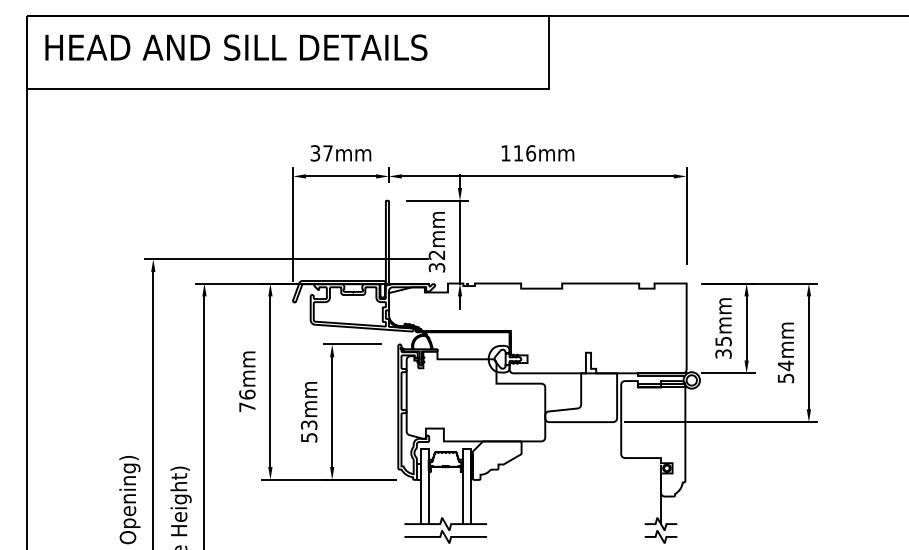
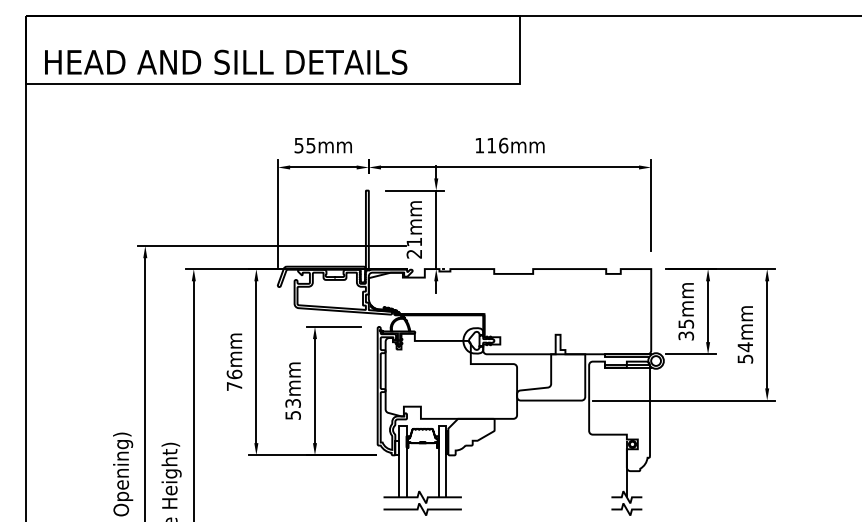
text: (236, 46) -> (226, 61), moved
text: (322, 153) -> (305, 145), 37mm -> 55mm
text: (437, 261) -> (414, 248), 32mm -> 21mm

